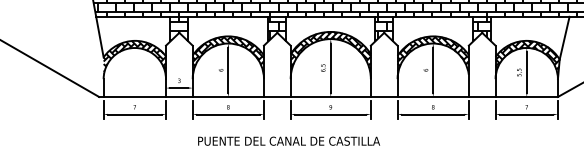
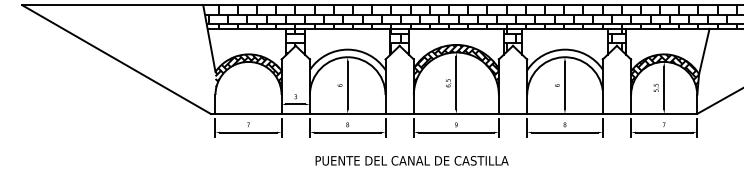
hatch: (228, 56) -> (347, 70), removed
hatch: (432, 56) -> (564, 70), removed

